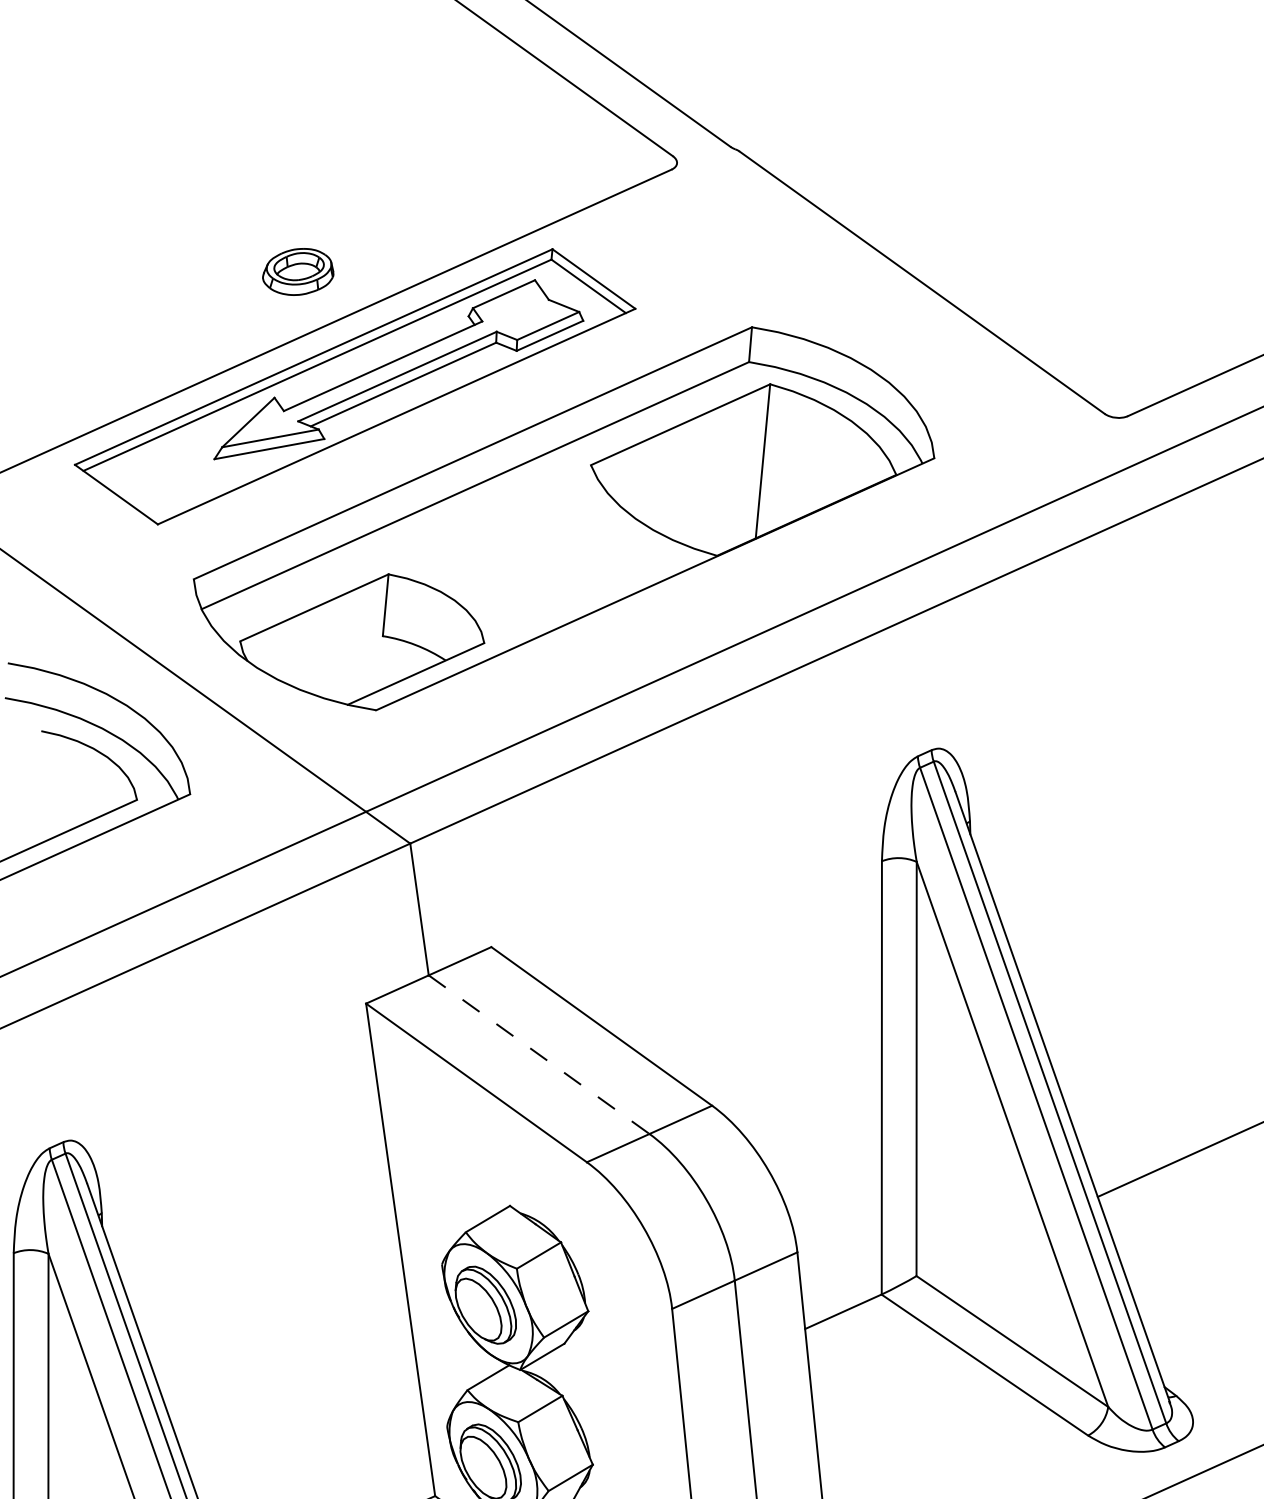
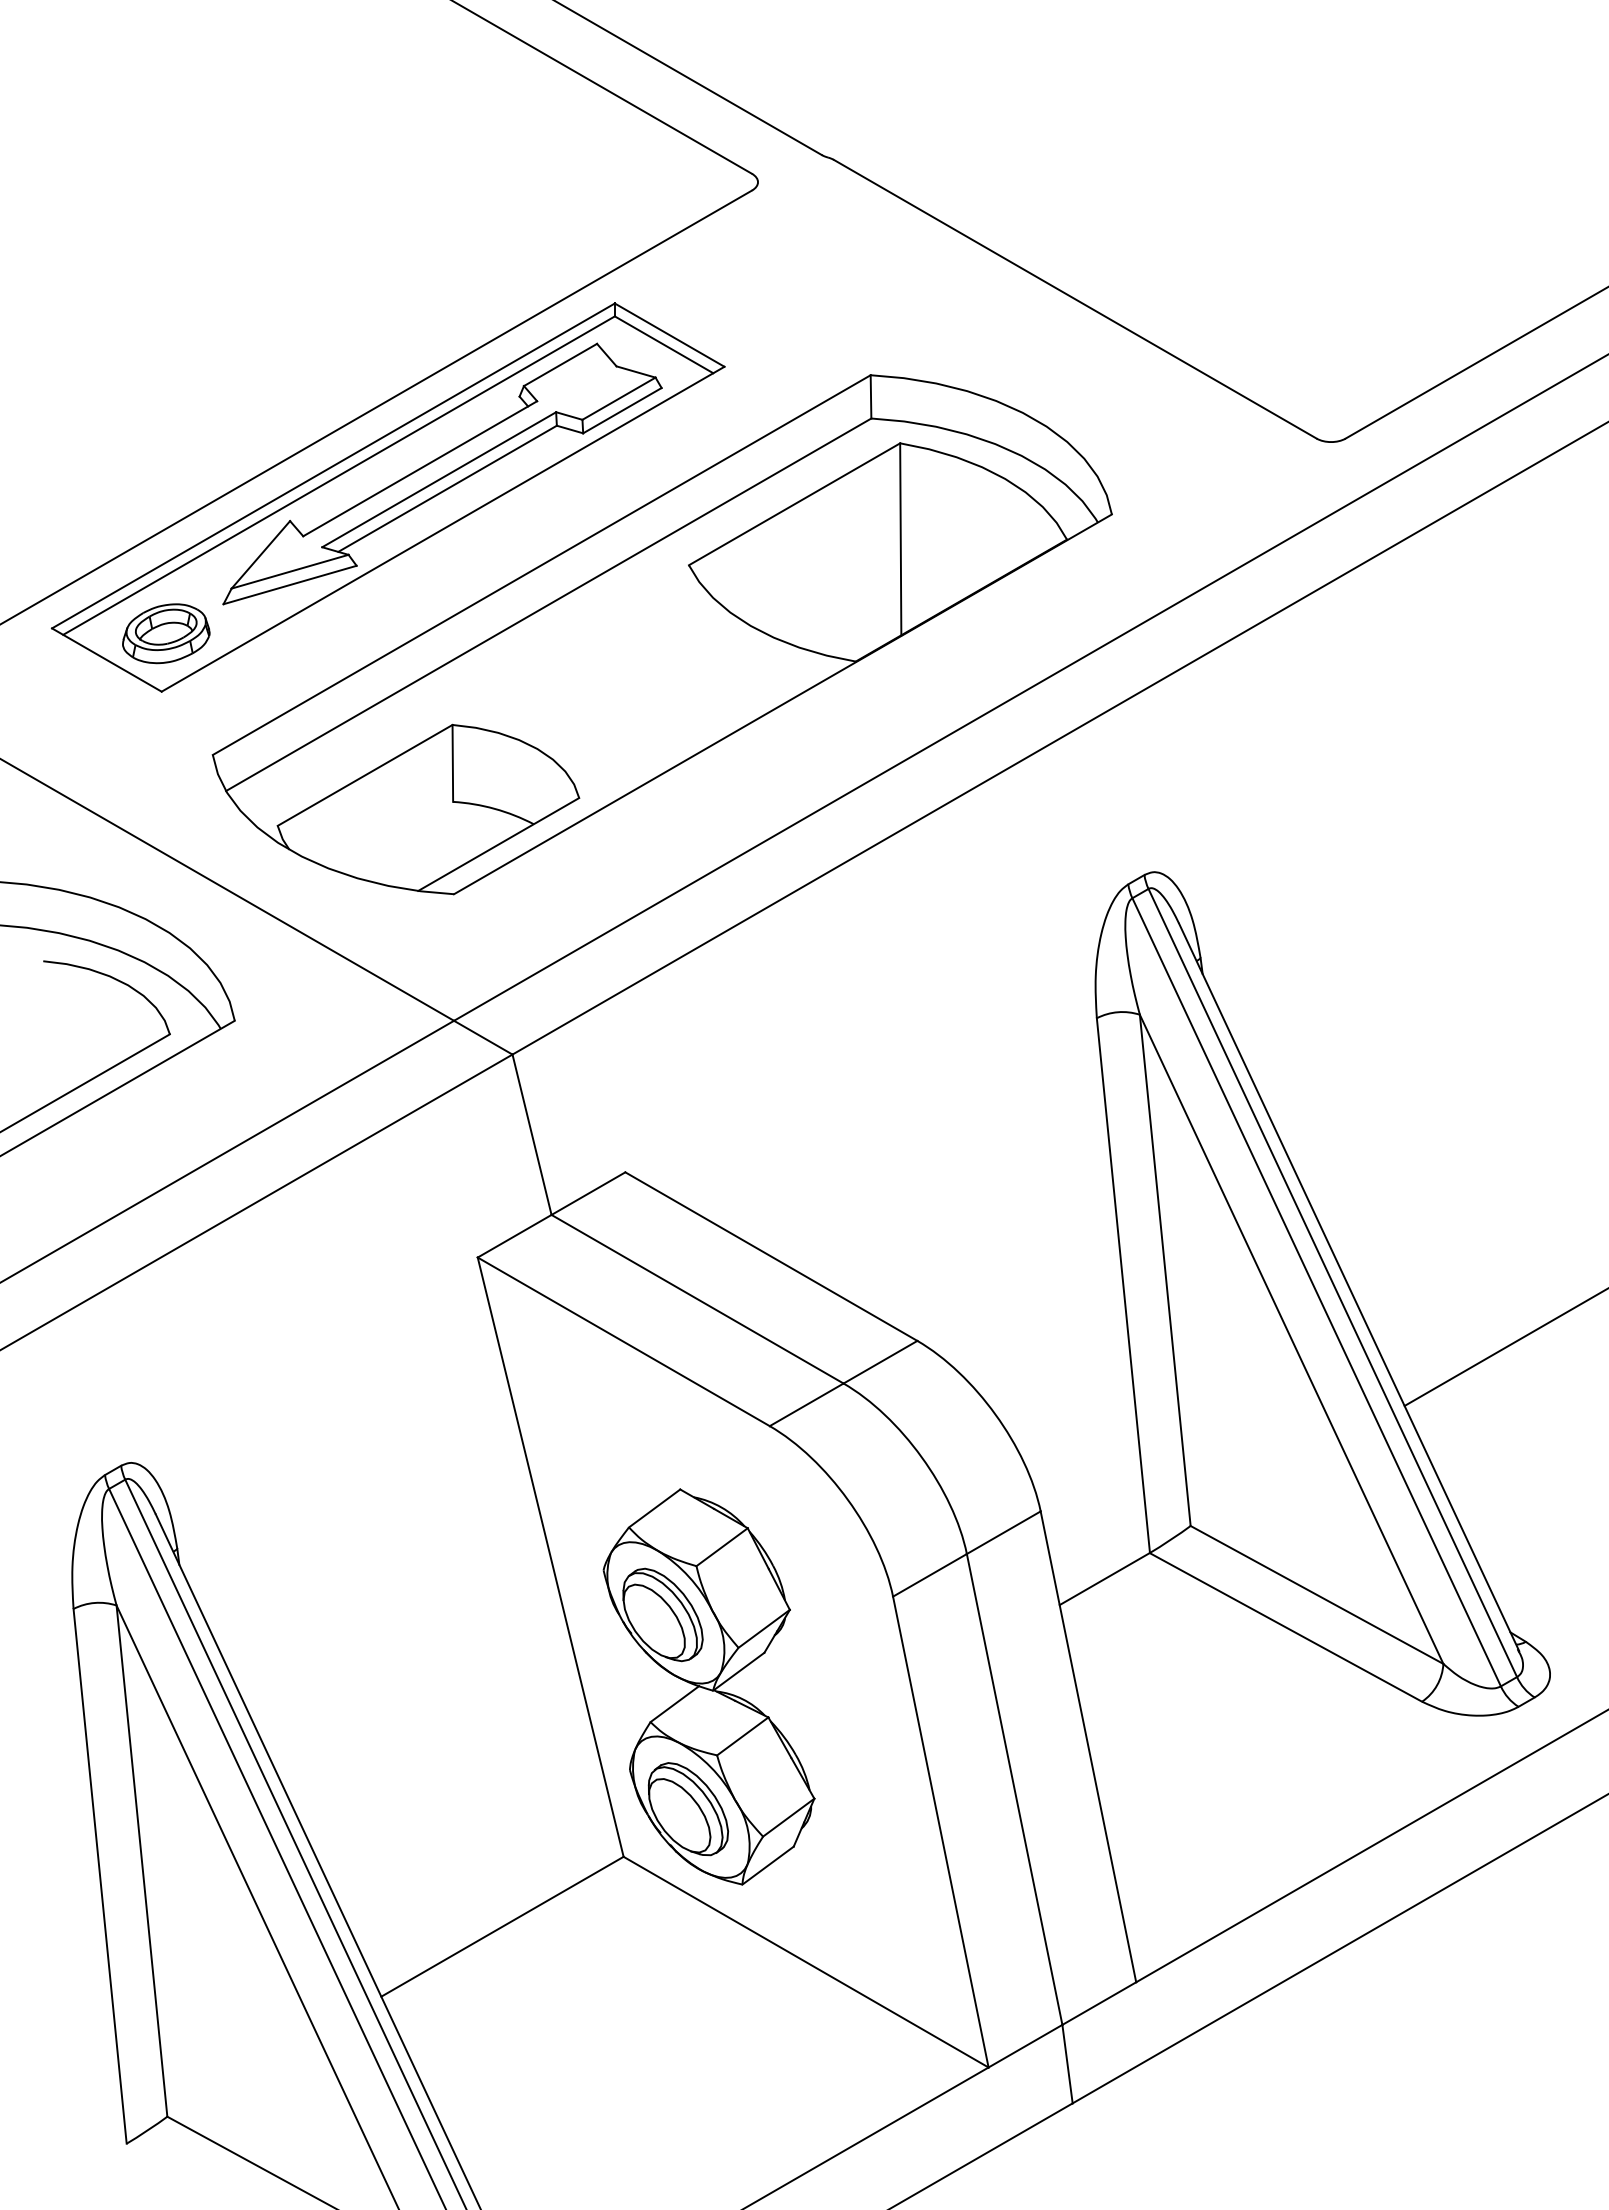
part: (298, 271) -> (166, 633), moved
line: (539, 1054) -> (697, 1299), dashed -> solid

